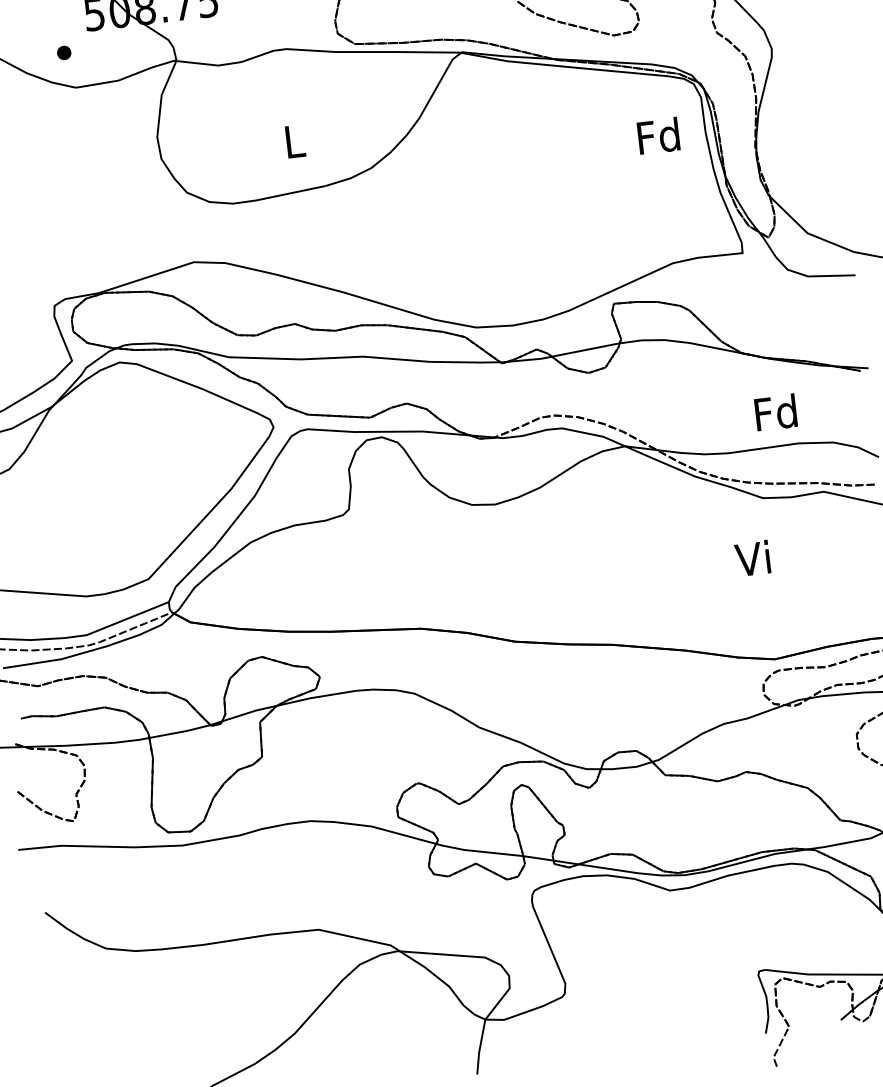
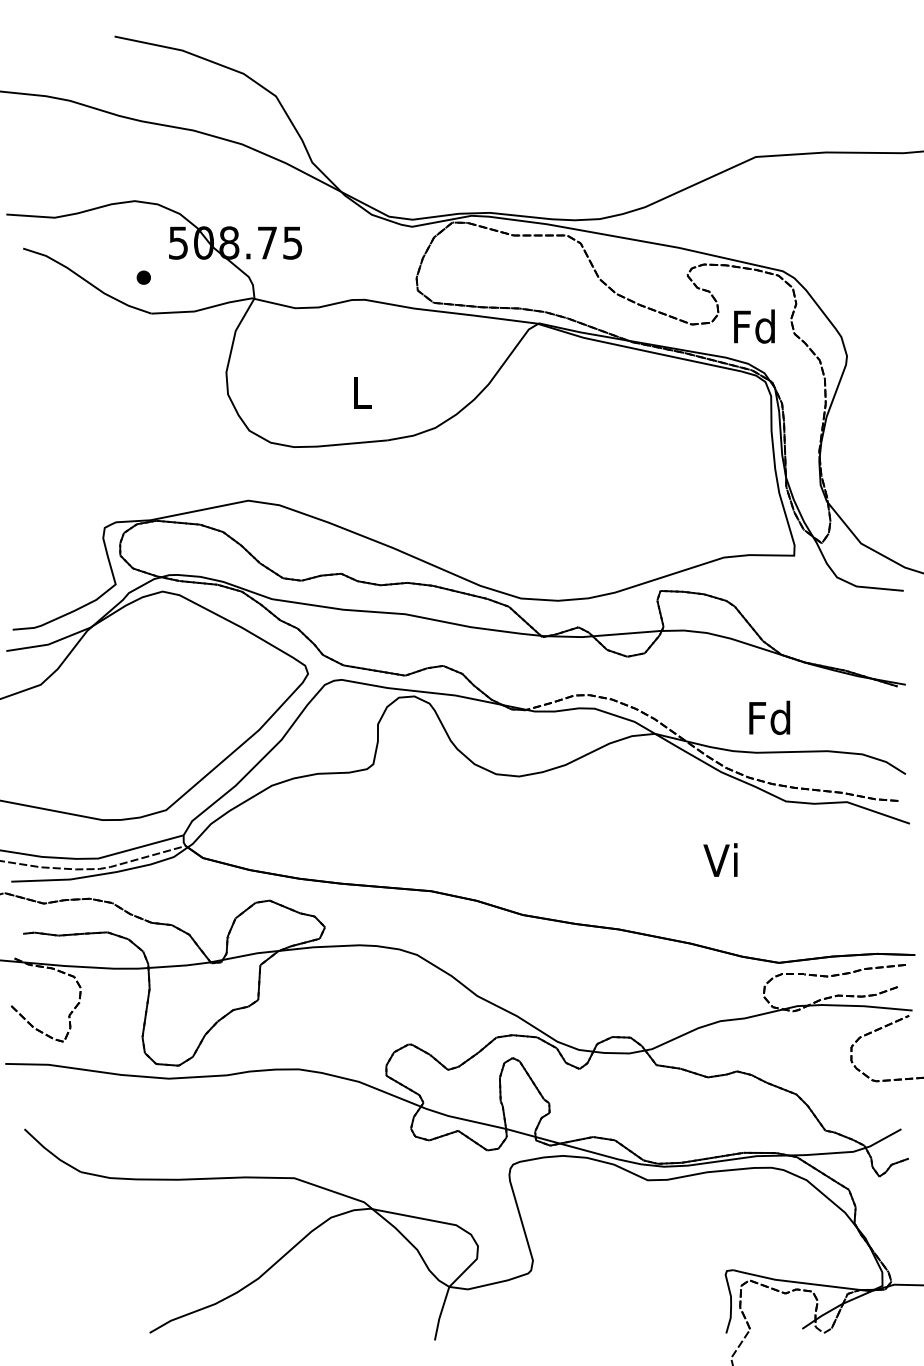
text: (658, 135) -> (754, 326), moved
text: (775, 412) -> (769, 717), moved
text: (752, 557) -> (720, 859), moved

